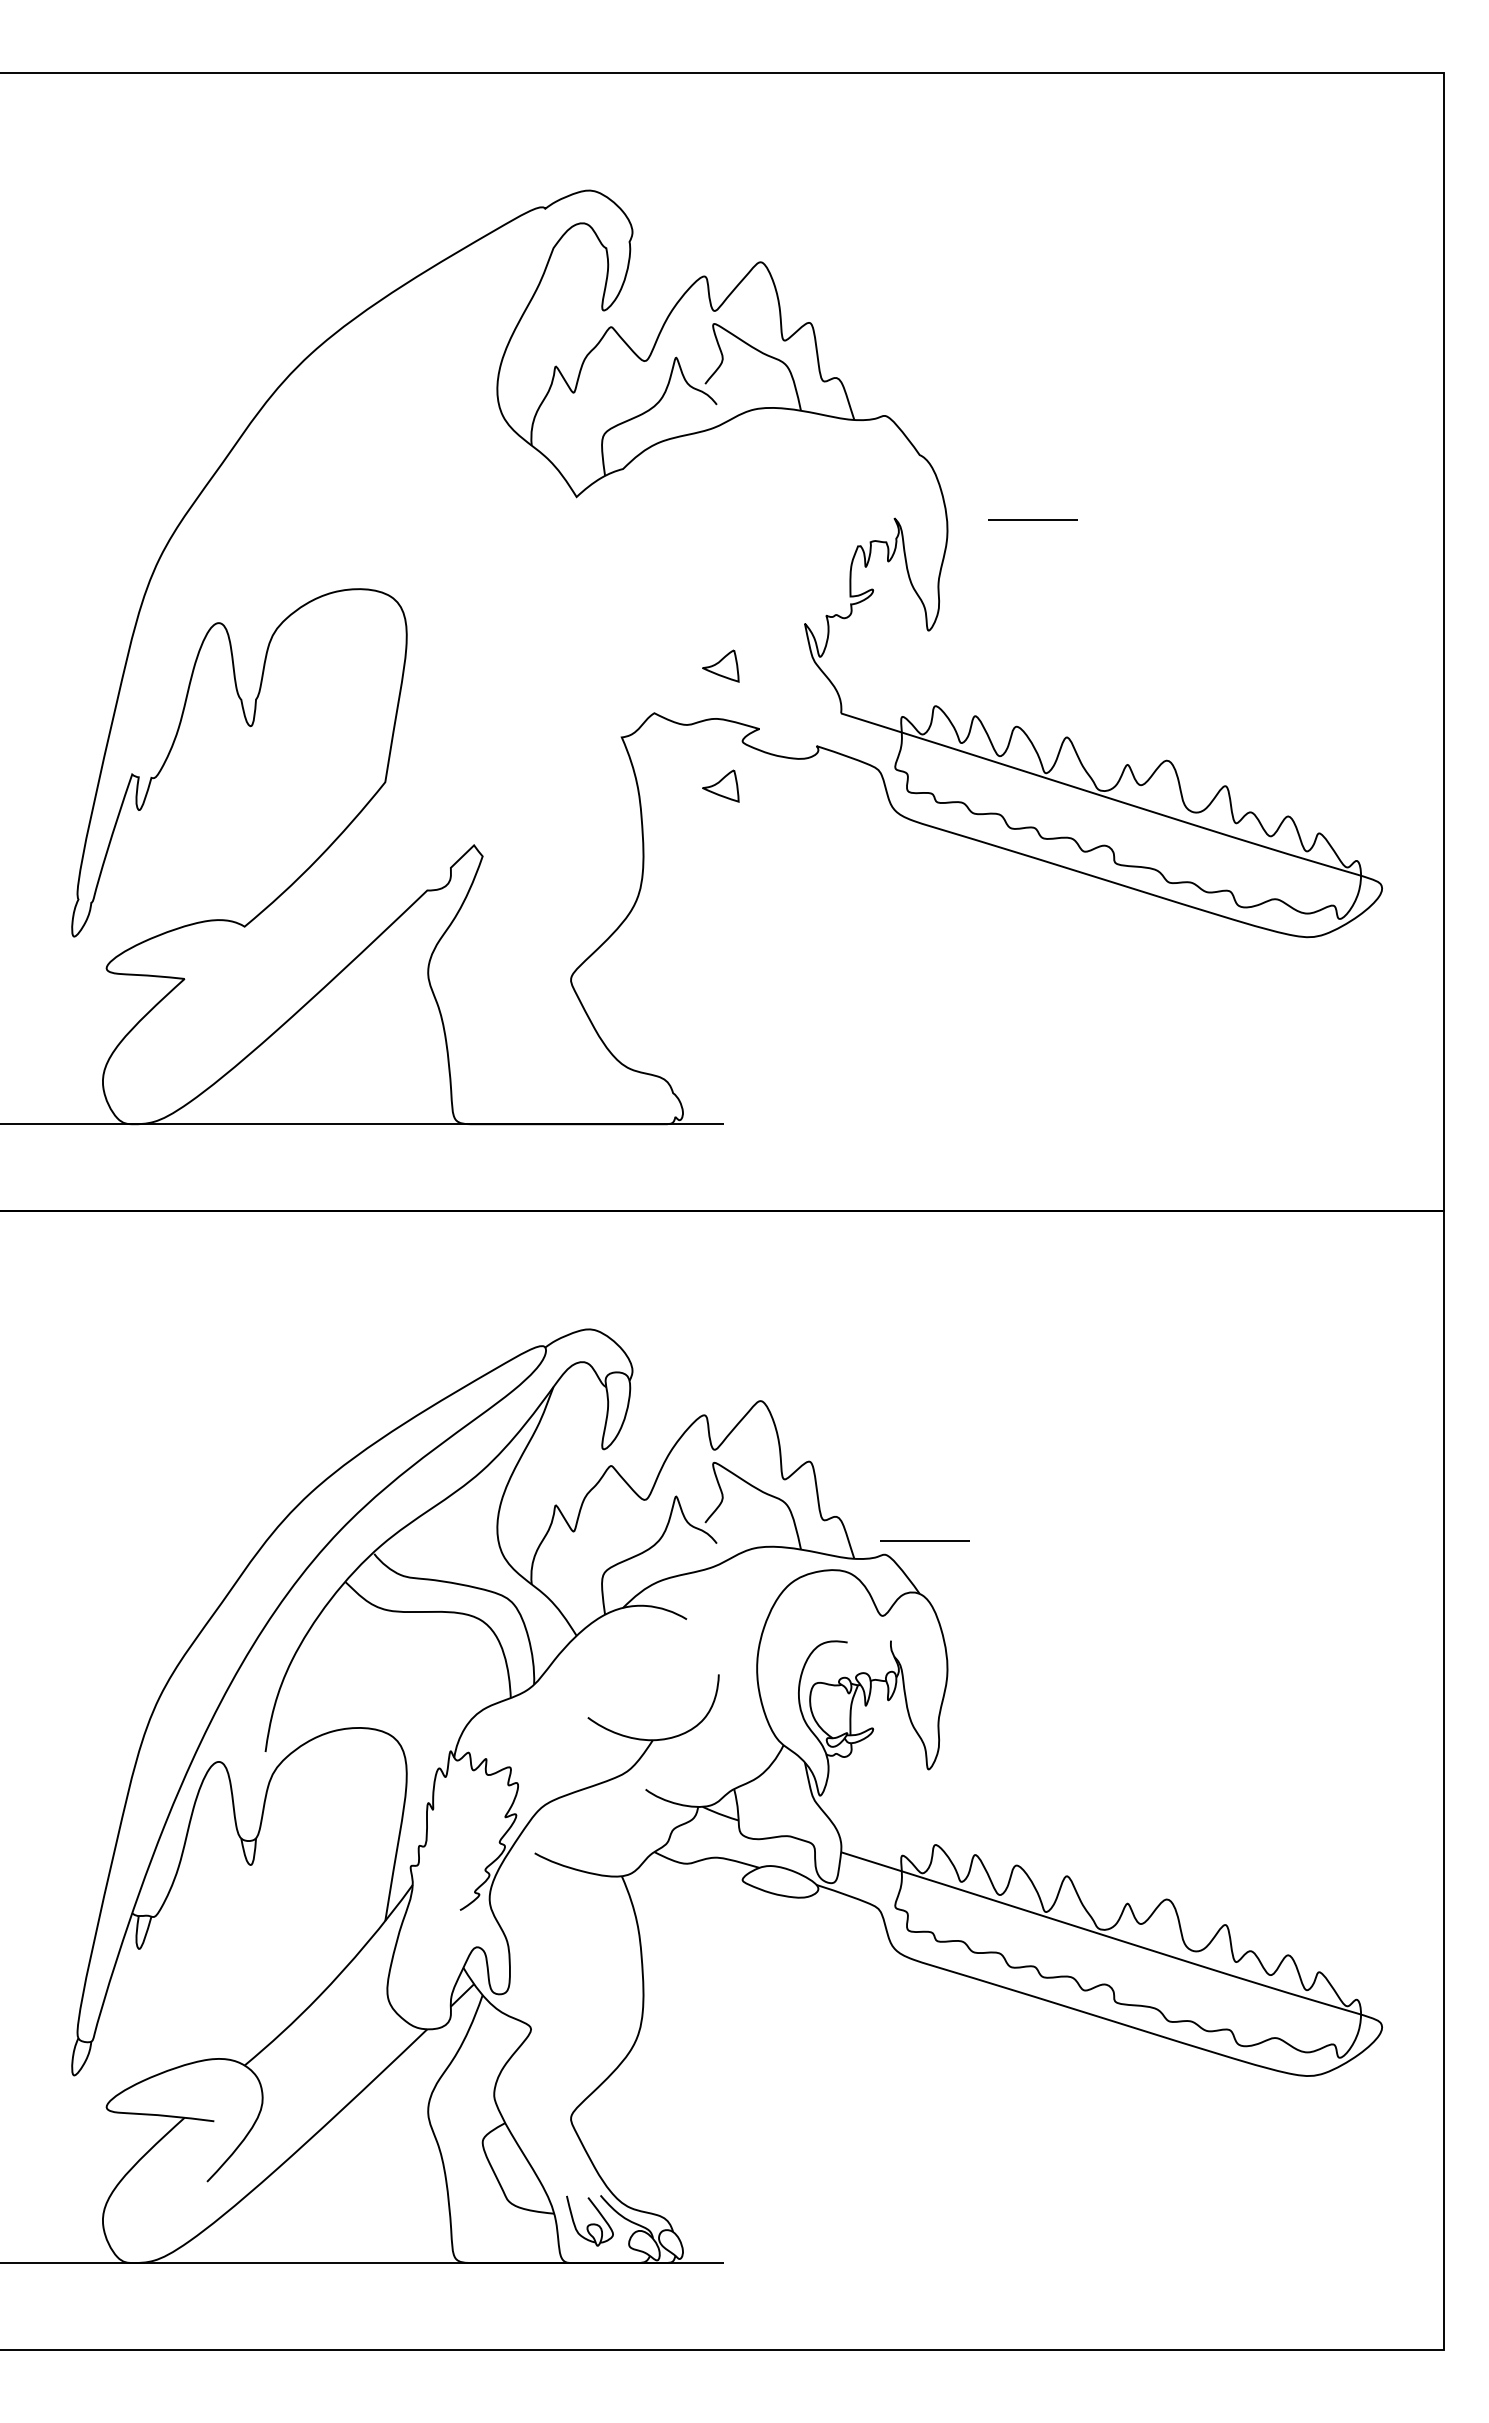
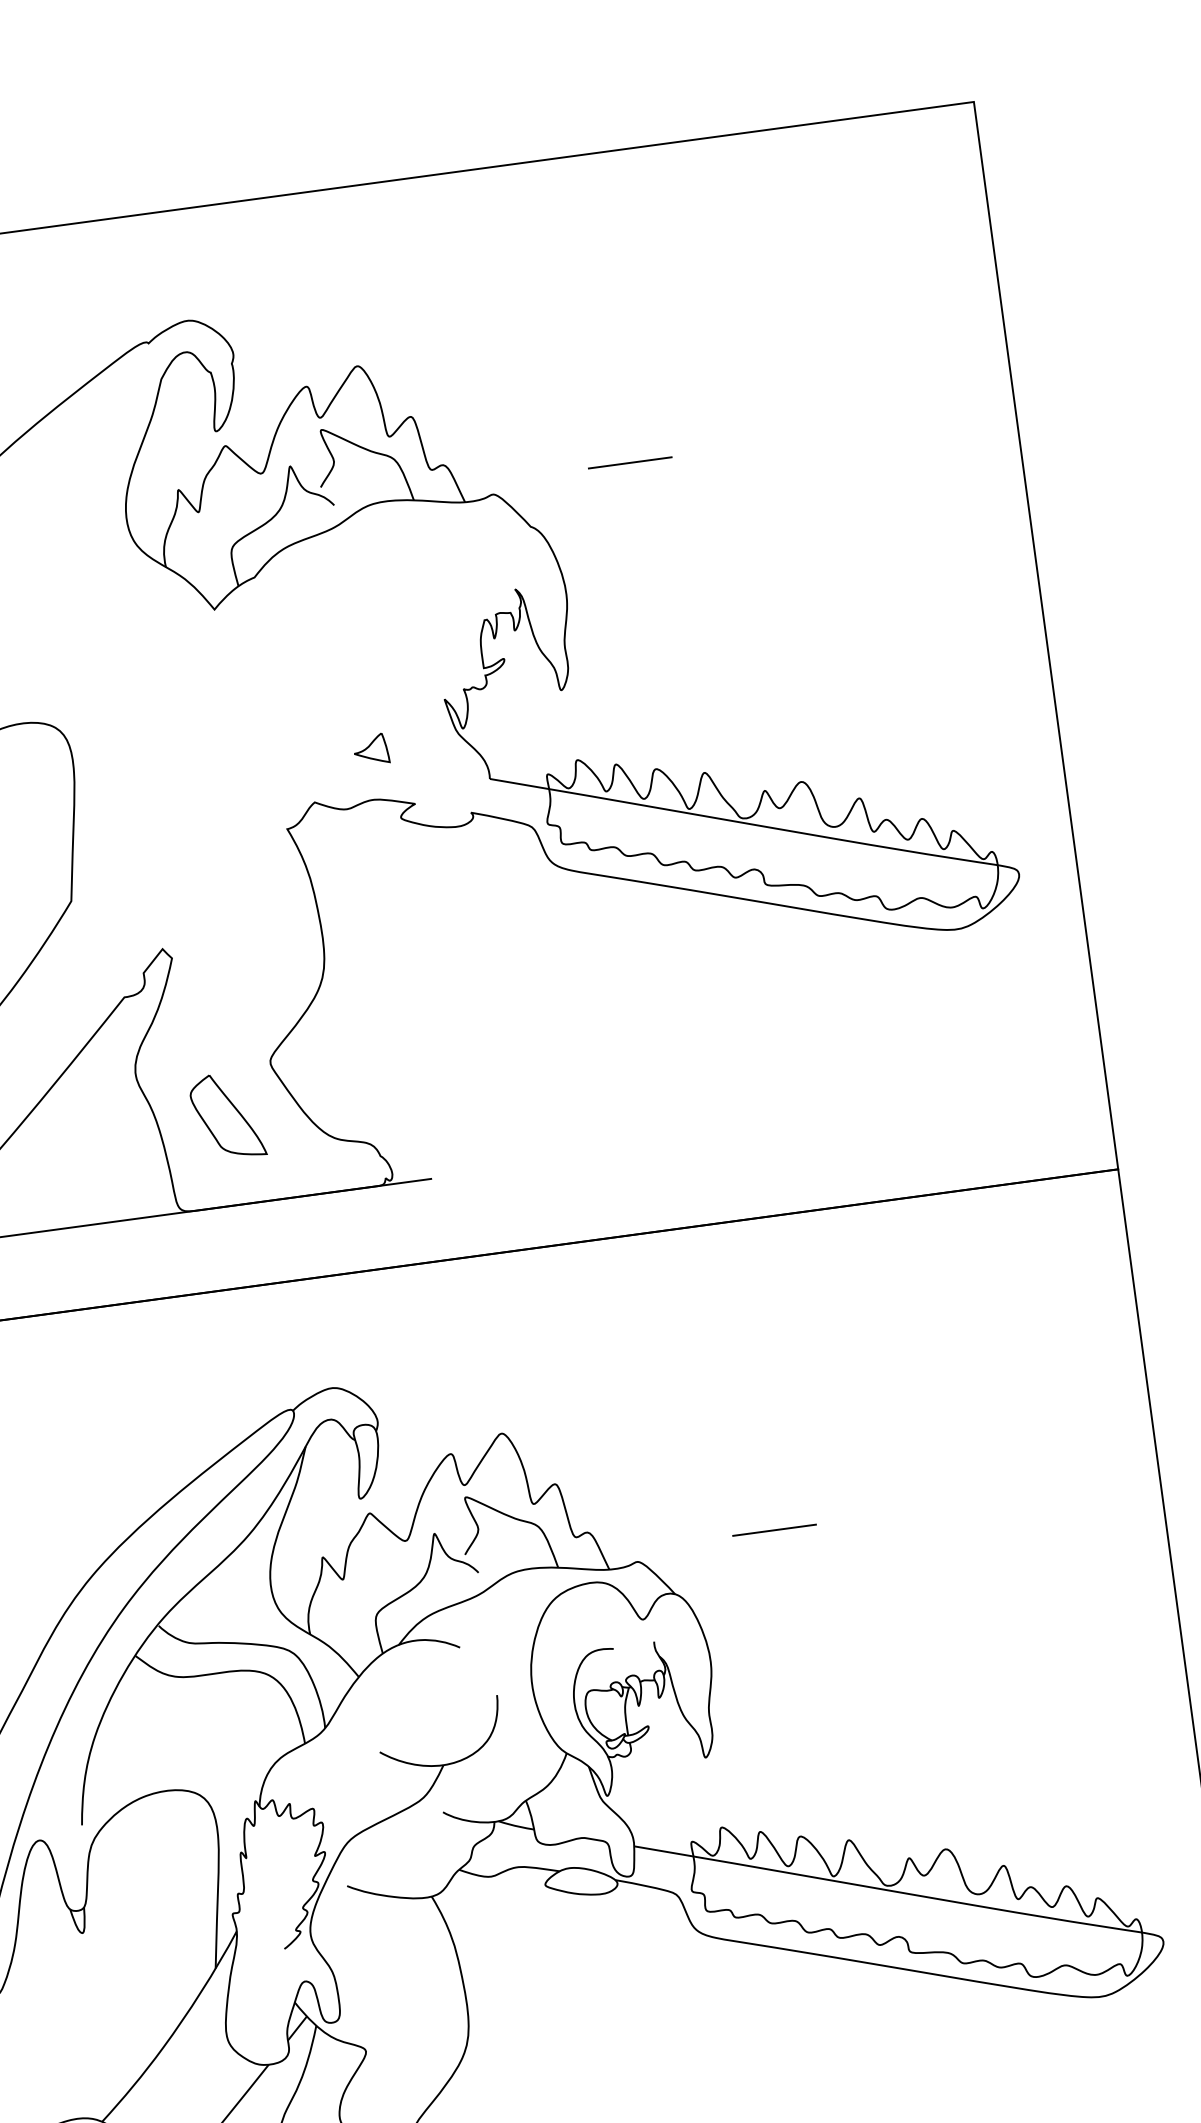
line: (1032, 519) -> (629, 462), moved
part: (720, 785) -> (385, 861), removed
part: (518, 1029) -> (227, 1116), added
line: (924, 1540) -> (774, 1529), moved

